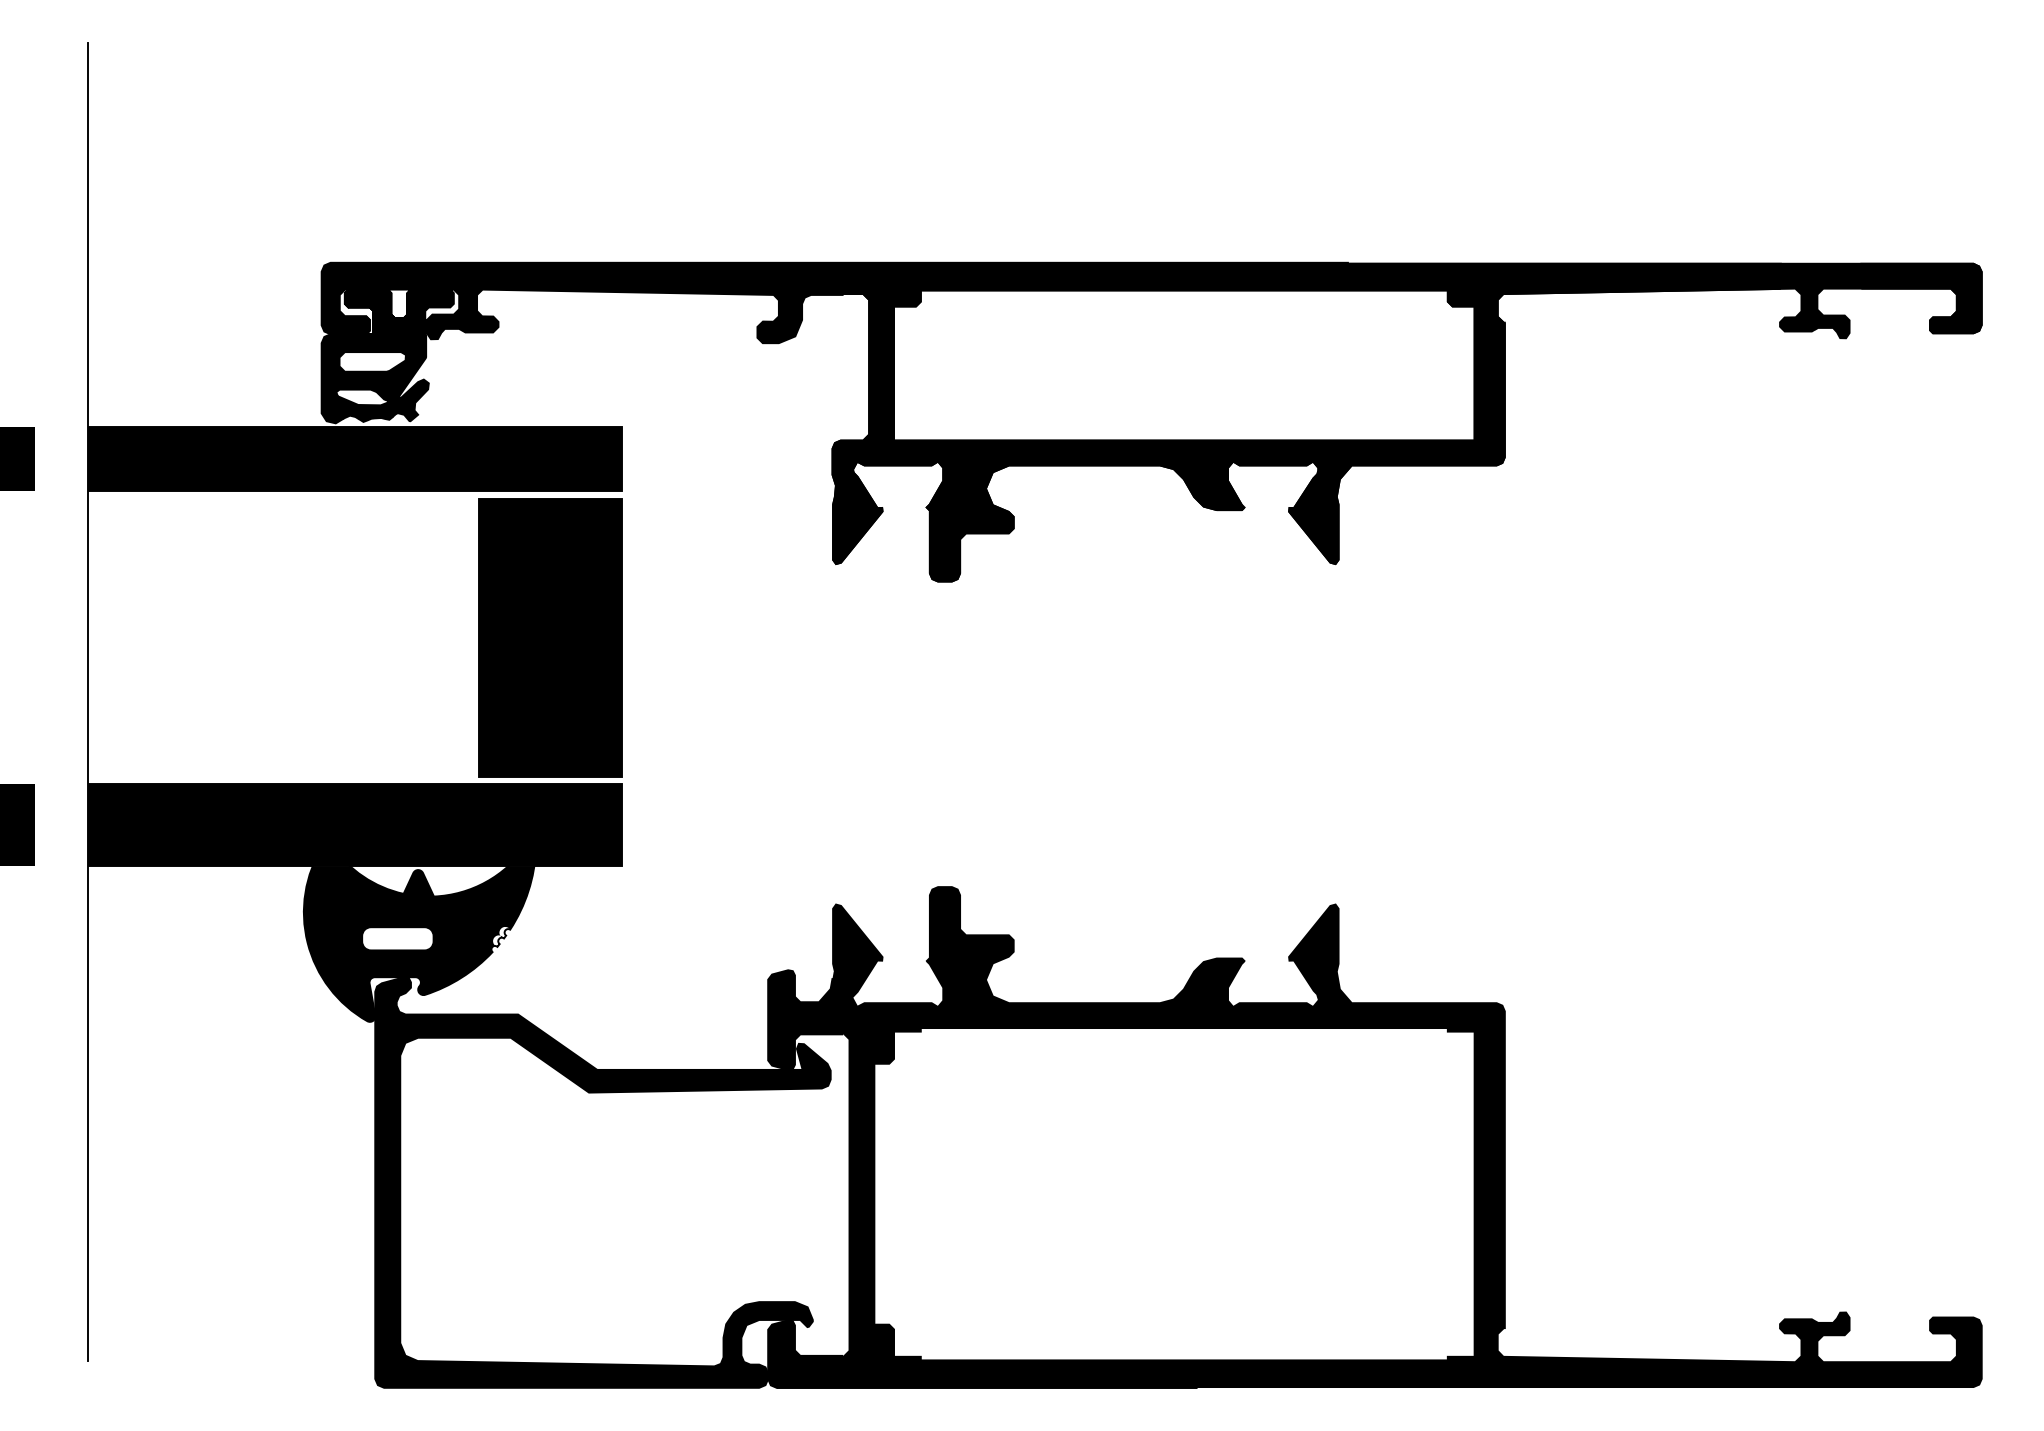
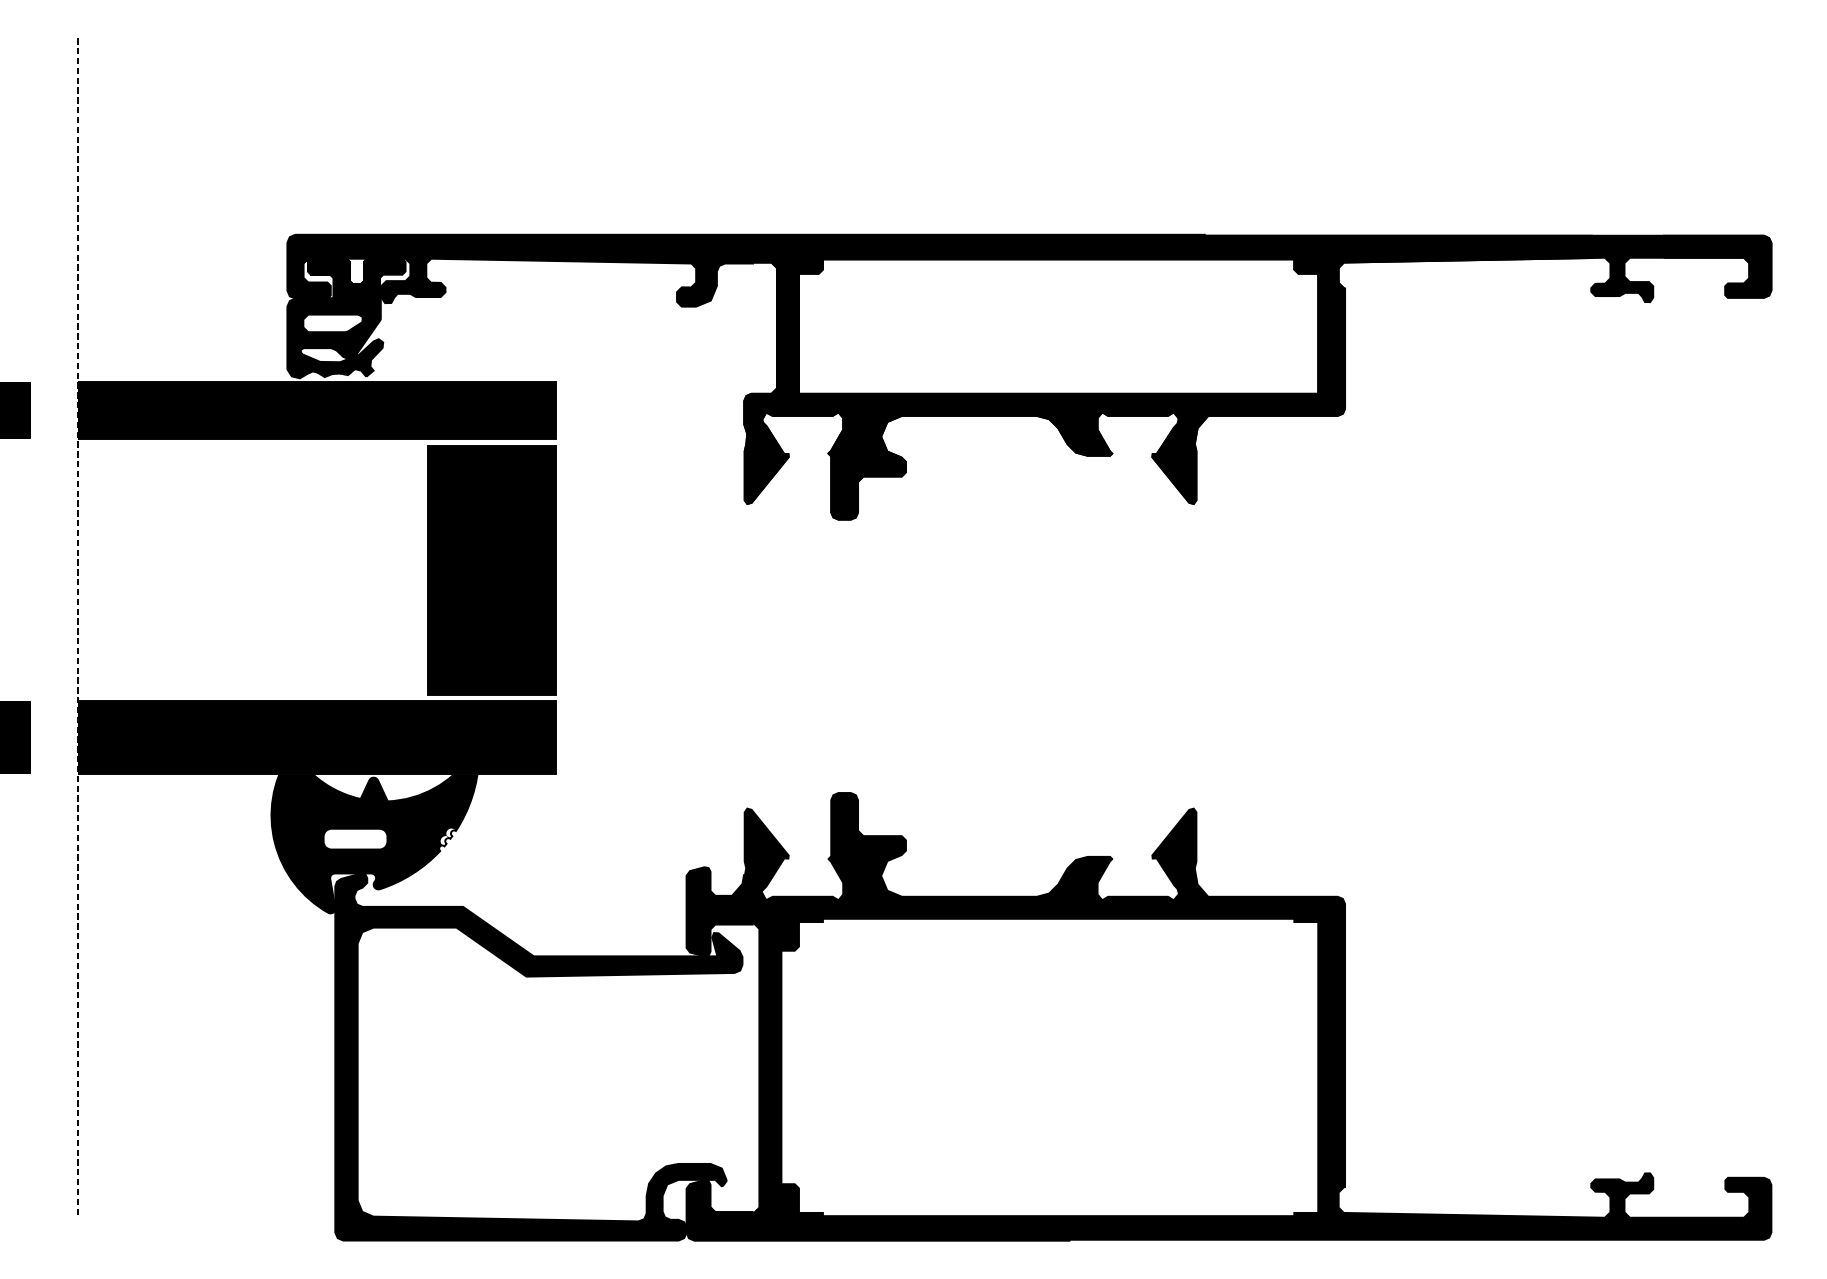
line: (87, 702) -> (78, 627), solid -> dashed

